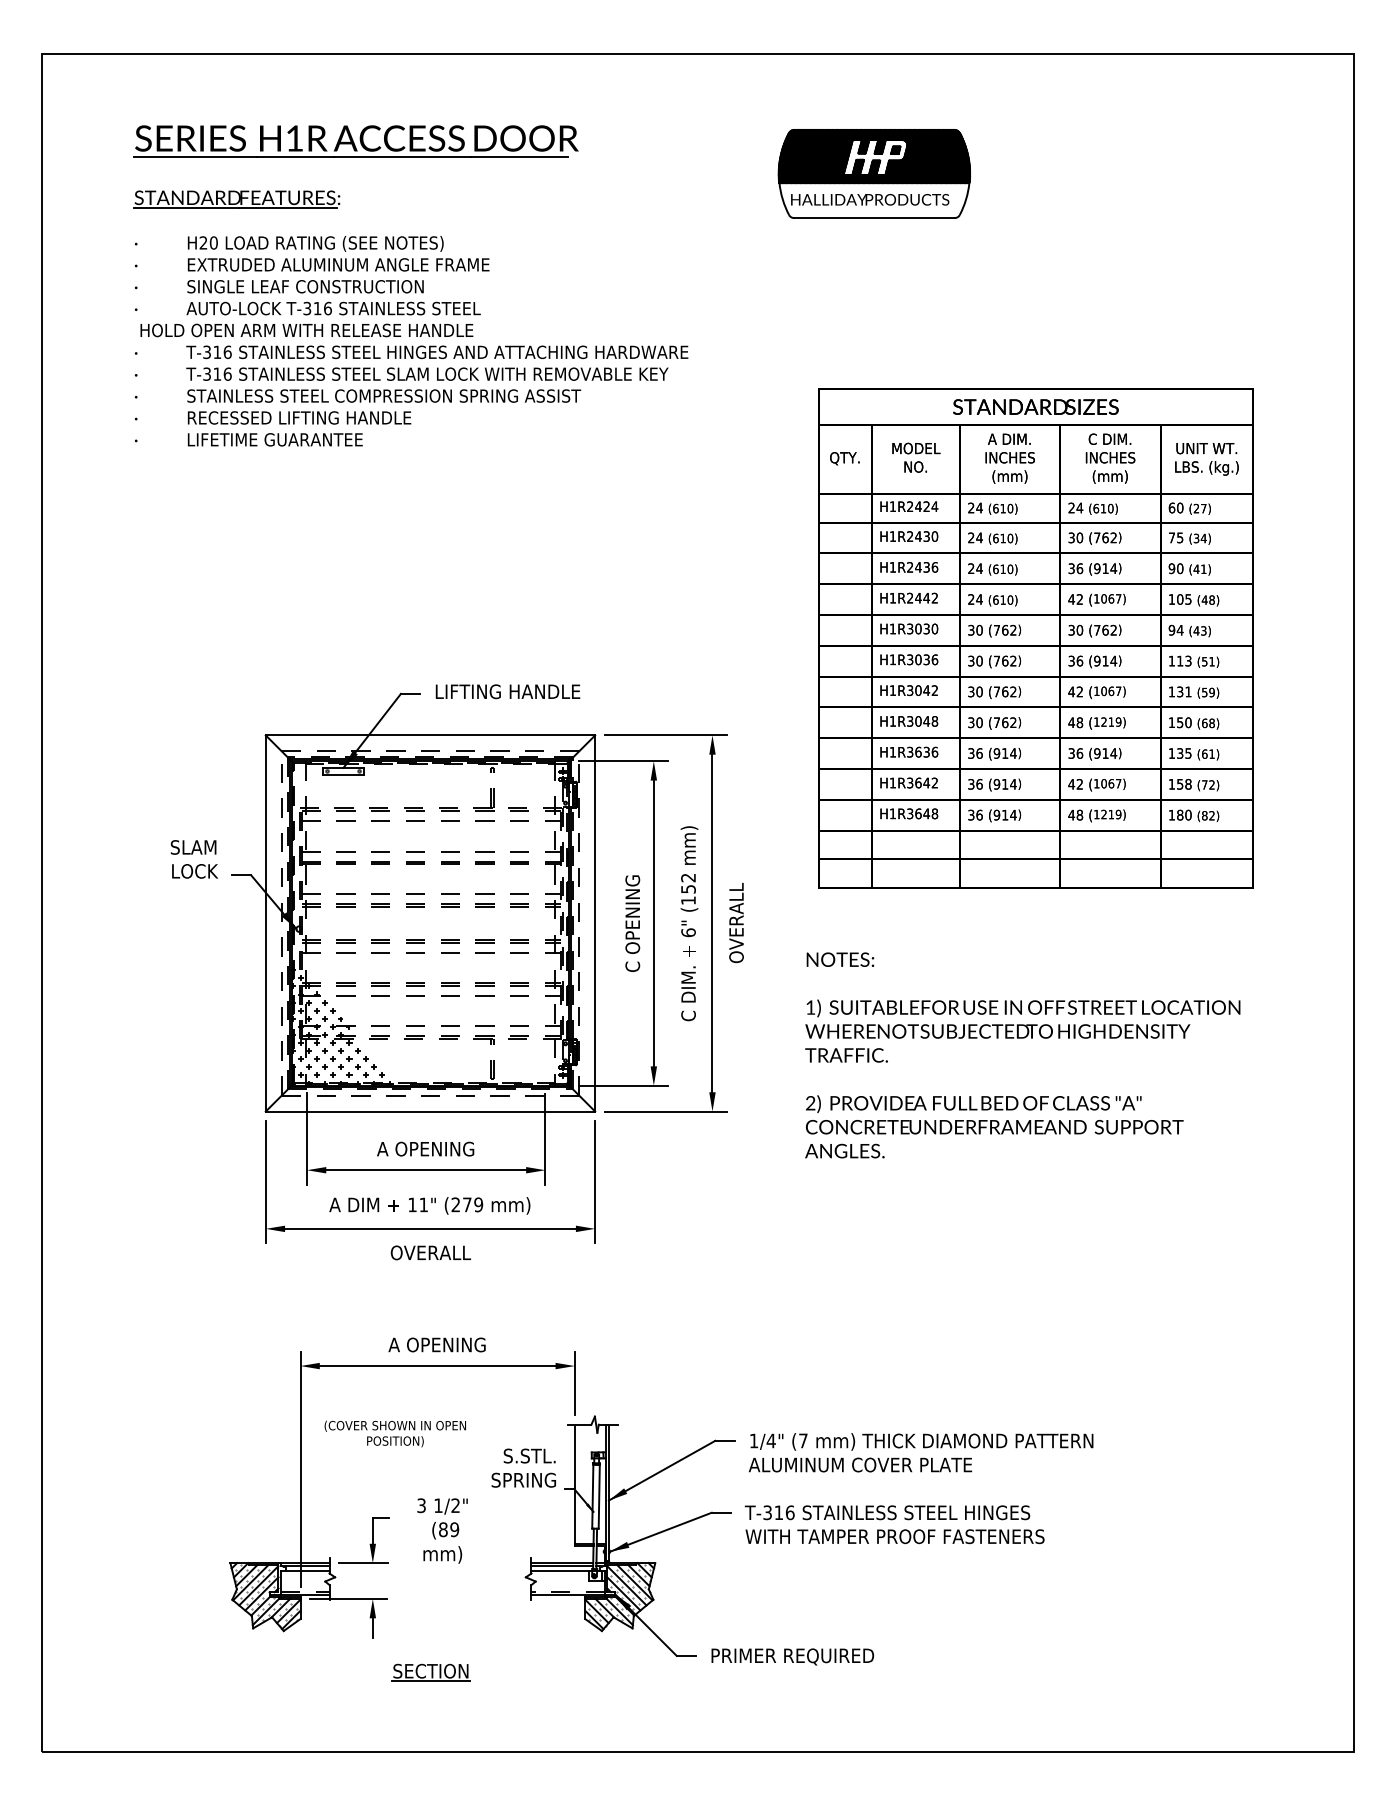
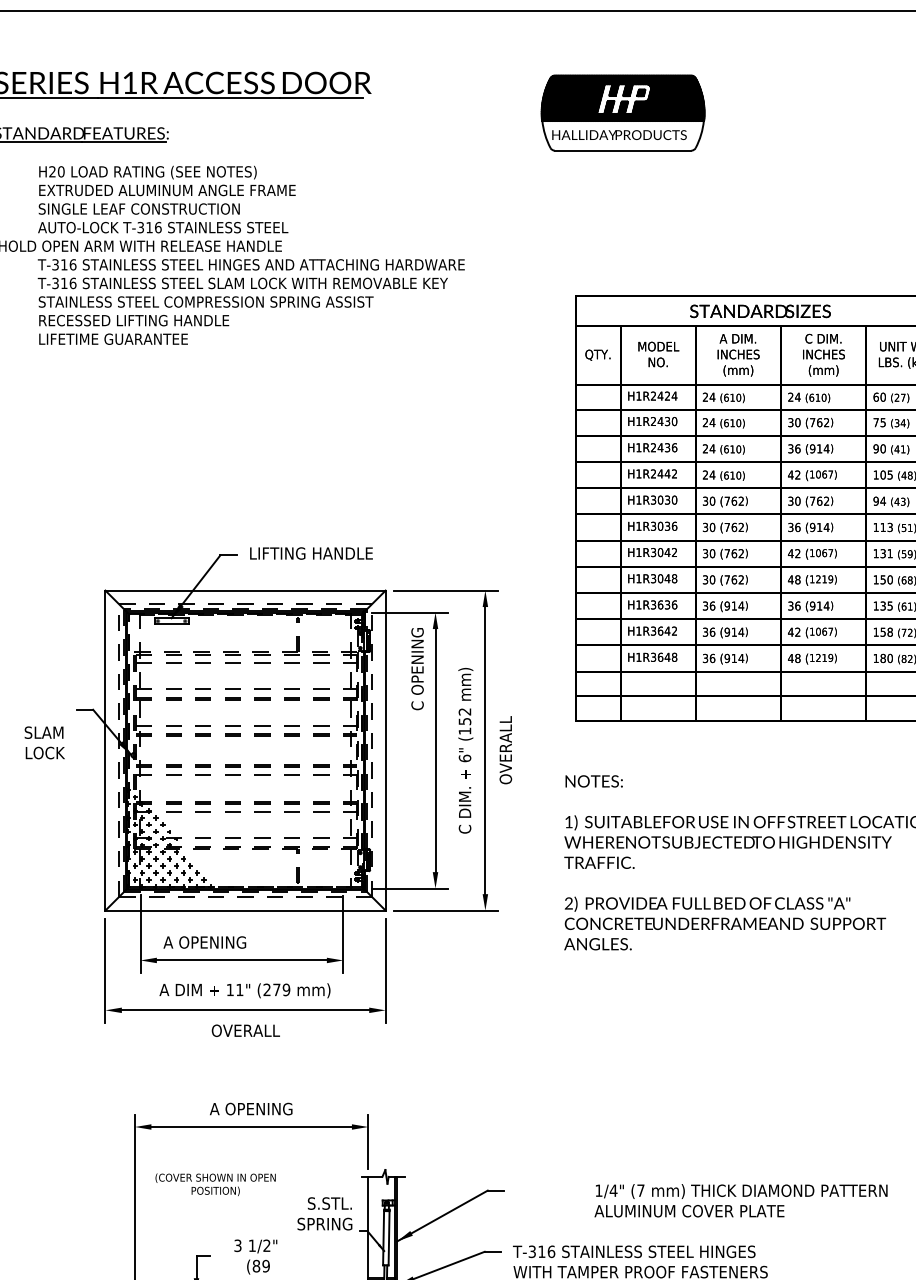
text: (194, 859) -> (44, 742), moved
text: (632, 923) -> (417, 668), moved
text: (425, 1148) -> (204, 941), moved
text: (920, 1452) -> (740, 1200), moved

